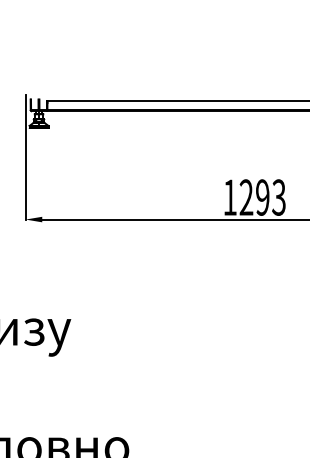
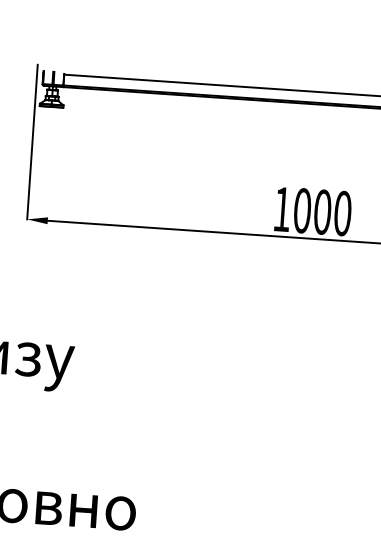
text: (262, 197) -> (322, 212), 1293 -> 1000

